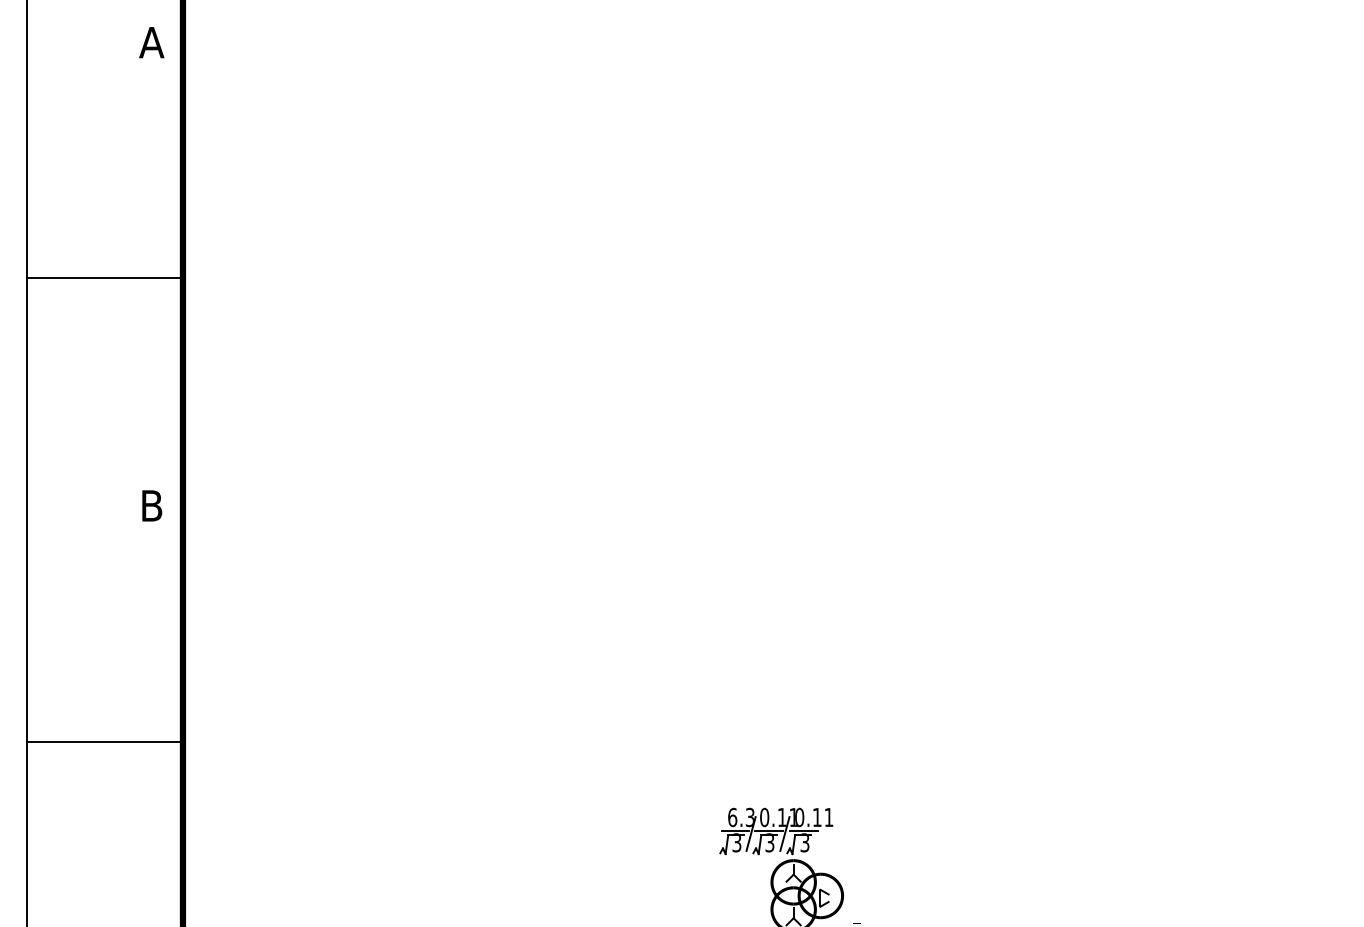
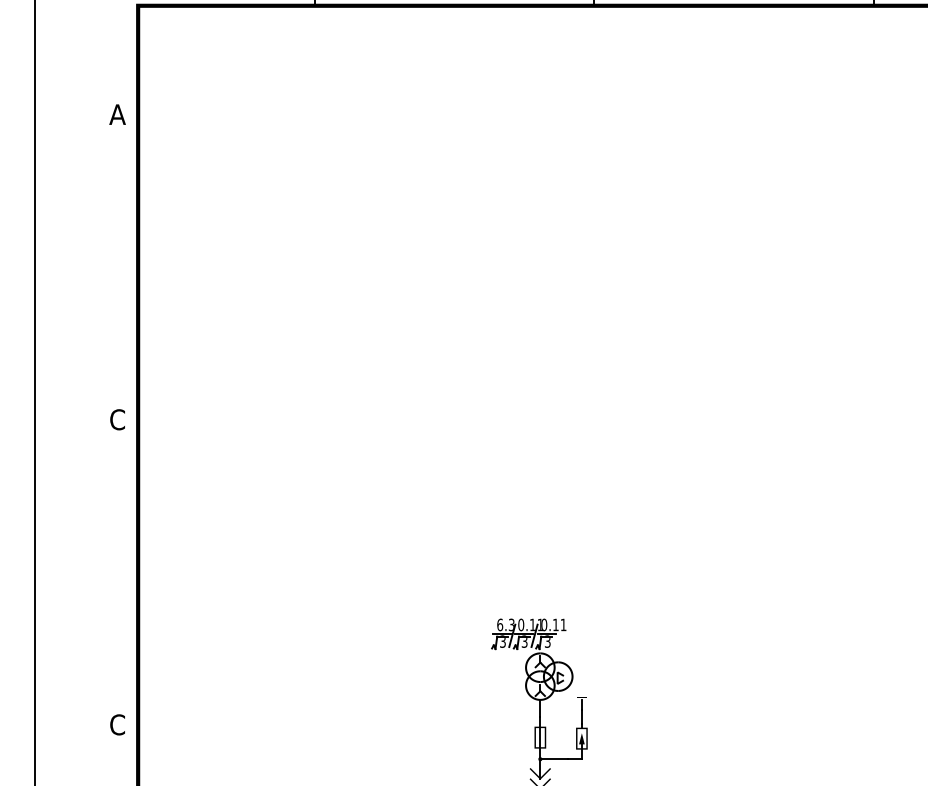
line: (104, 277) -> (86, 269), removed
text: (151, 505) -> (117, 419), B -> C
line: (104, 740) -> (86, 574), removed

